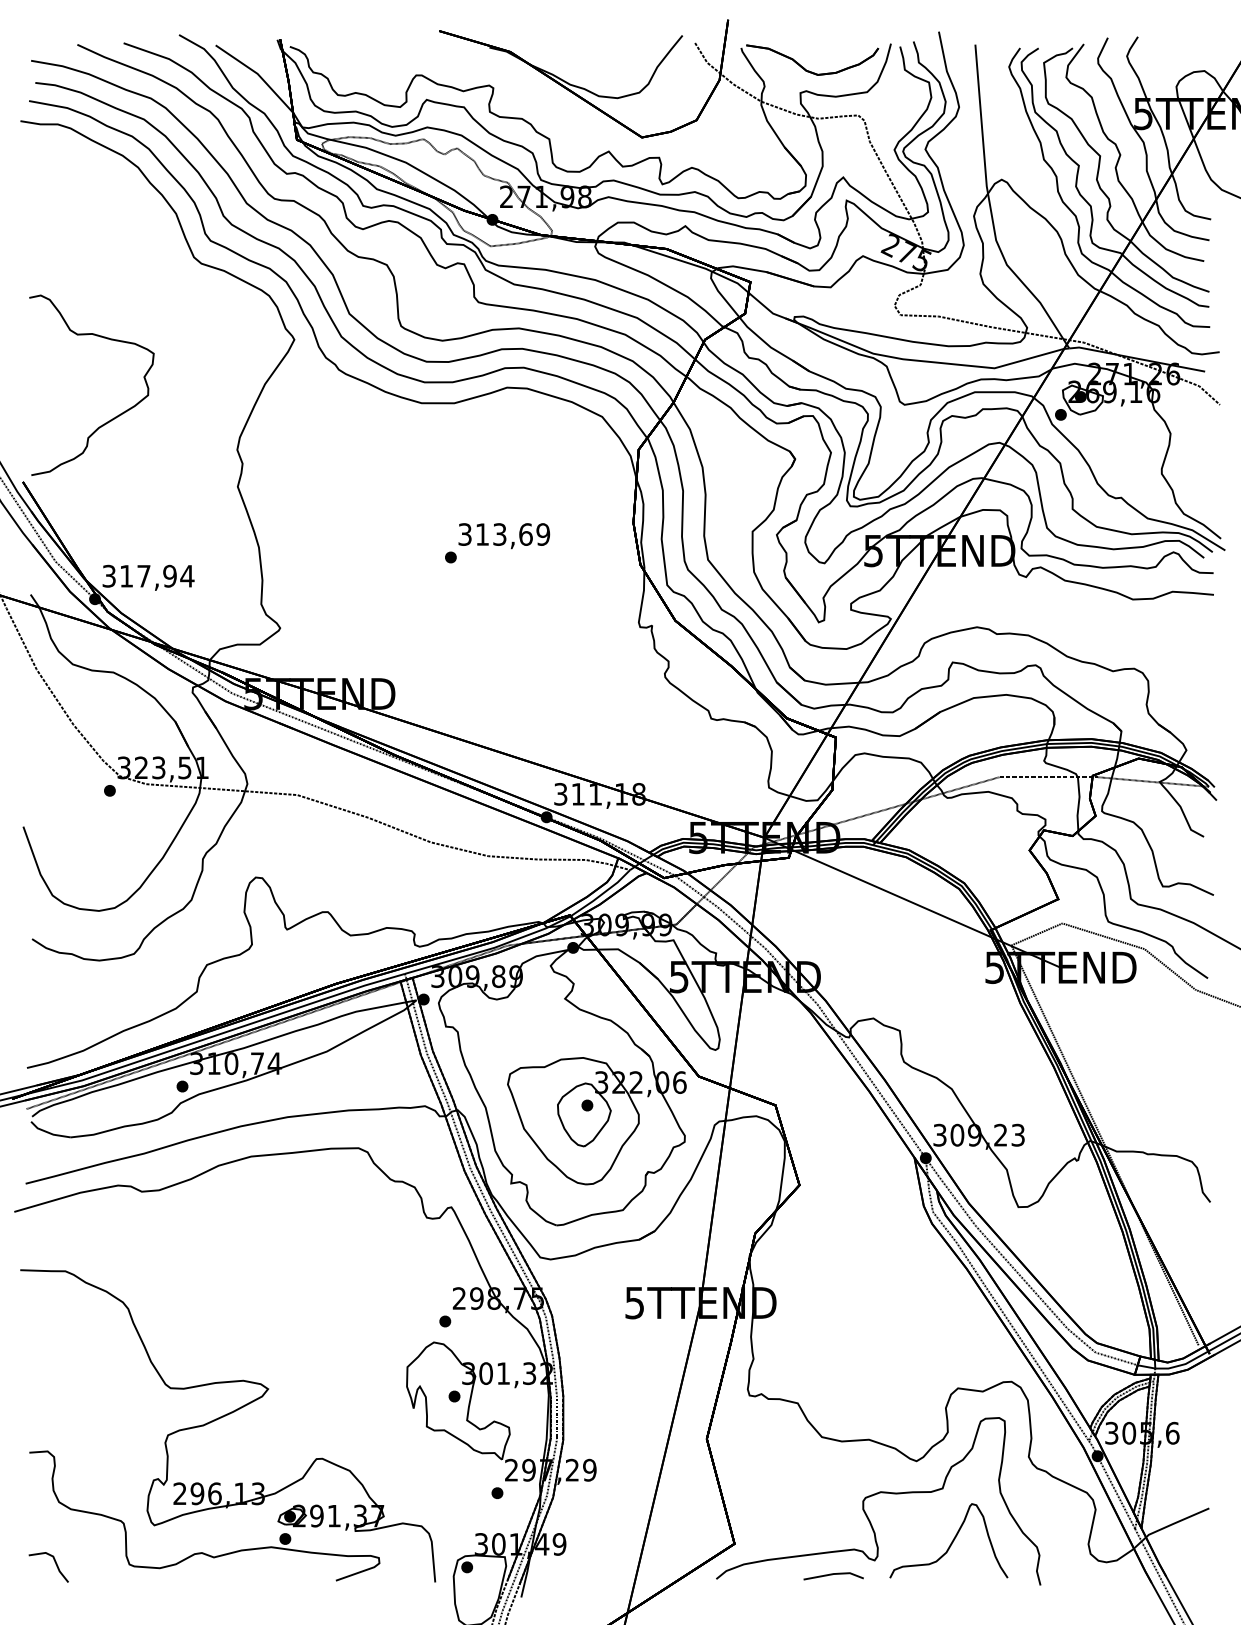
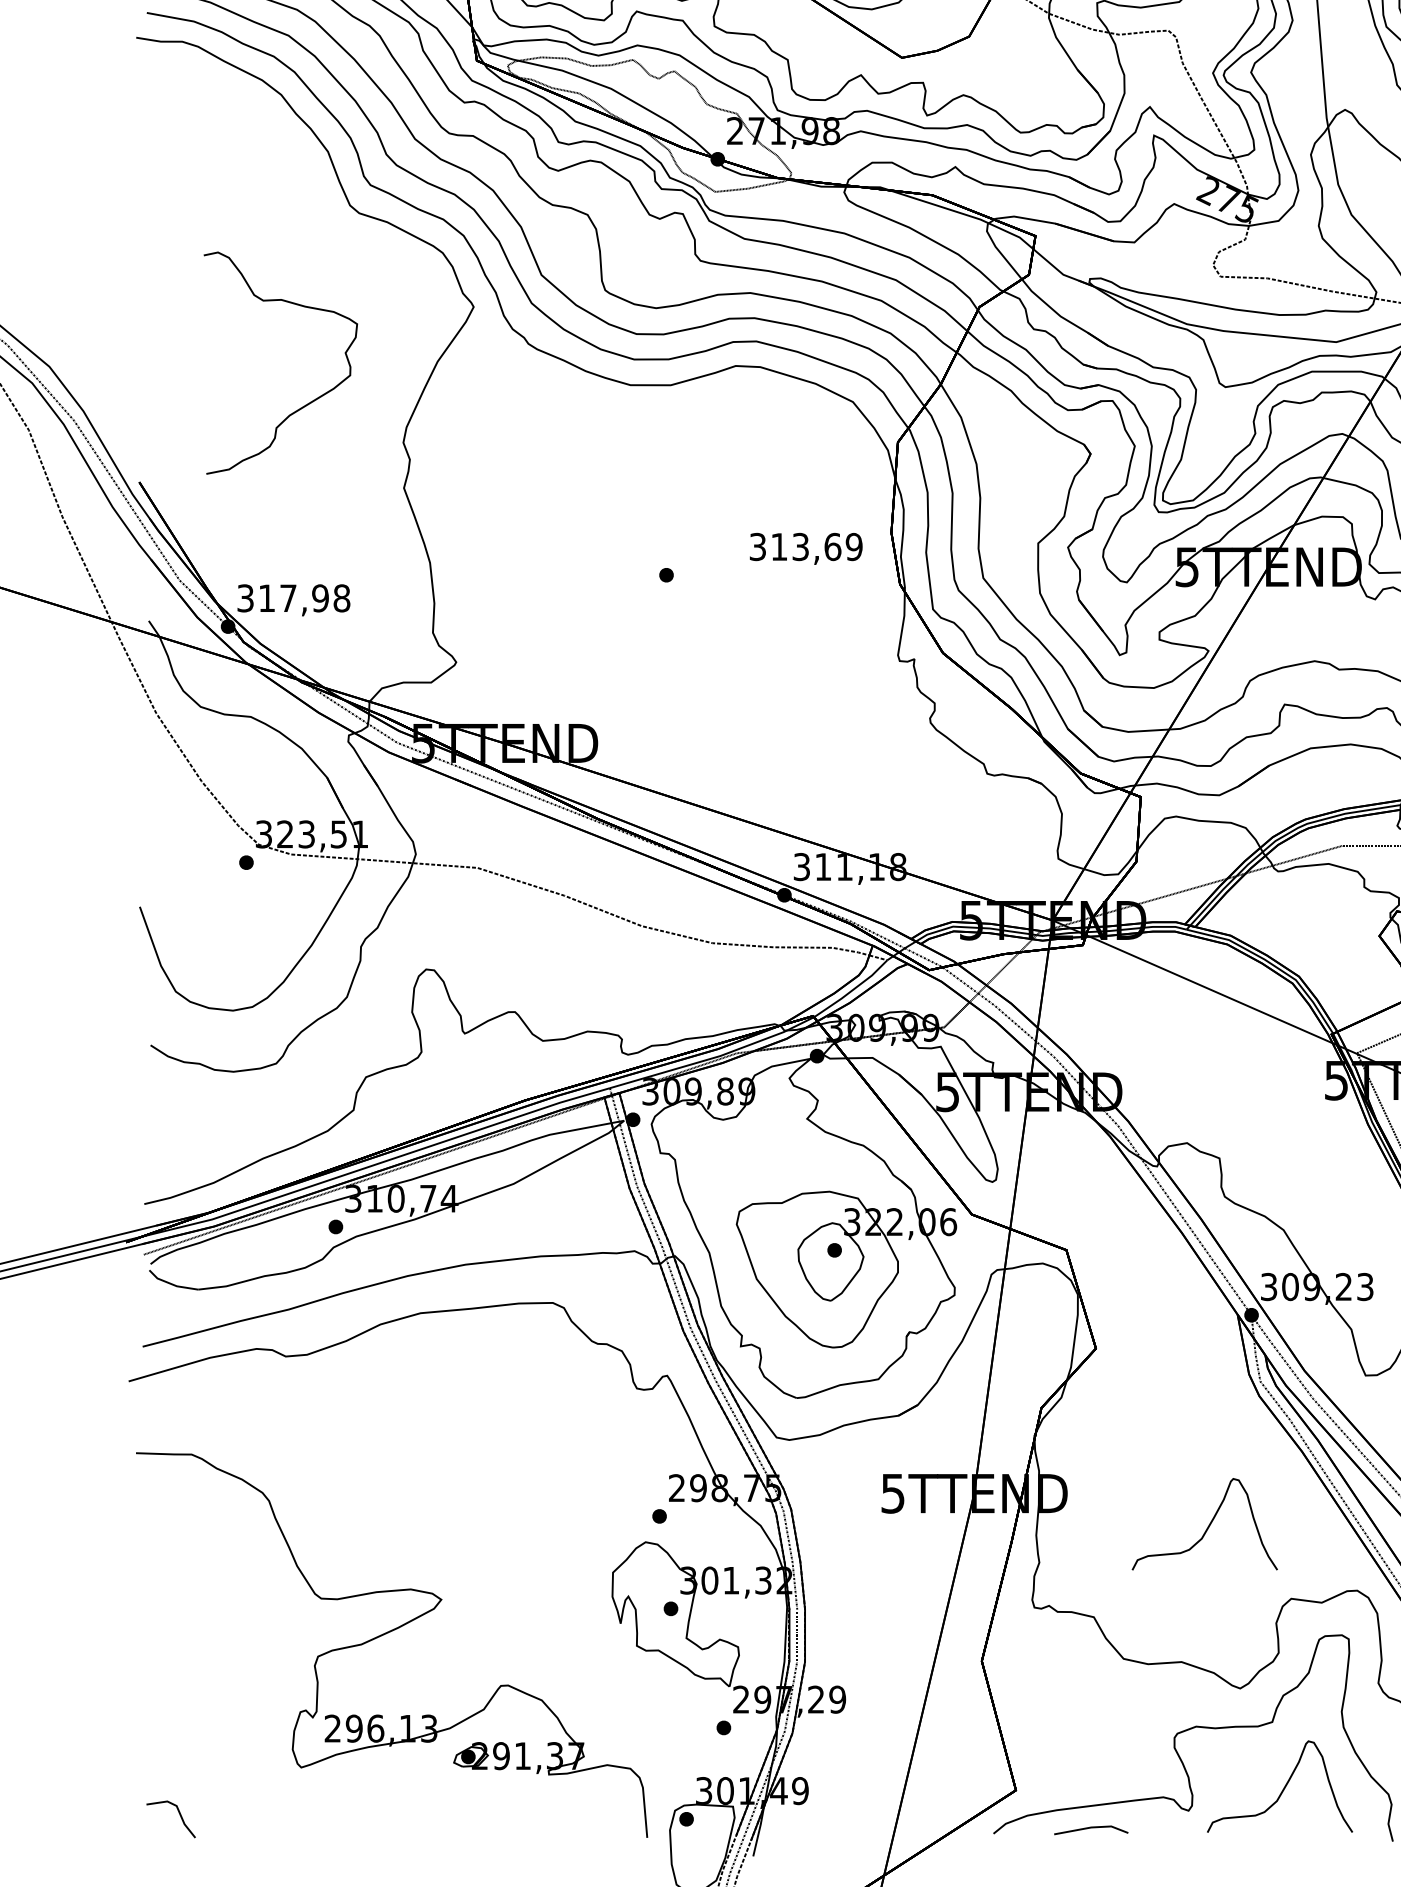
curve: (113, 417) -> (307, 402), moved
text: (504, 536) -> (806, 549), moved
text: (187, 575) -> (342, 597), 317,94 -> 317,98
curve: (890, 1328) -> (1208, 1525), added
part: (203, 1552) -> (361, 1800), removed
line: (832, 1575) -> (1089, 1829), moved

